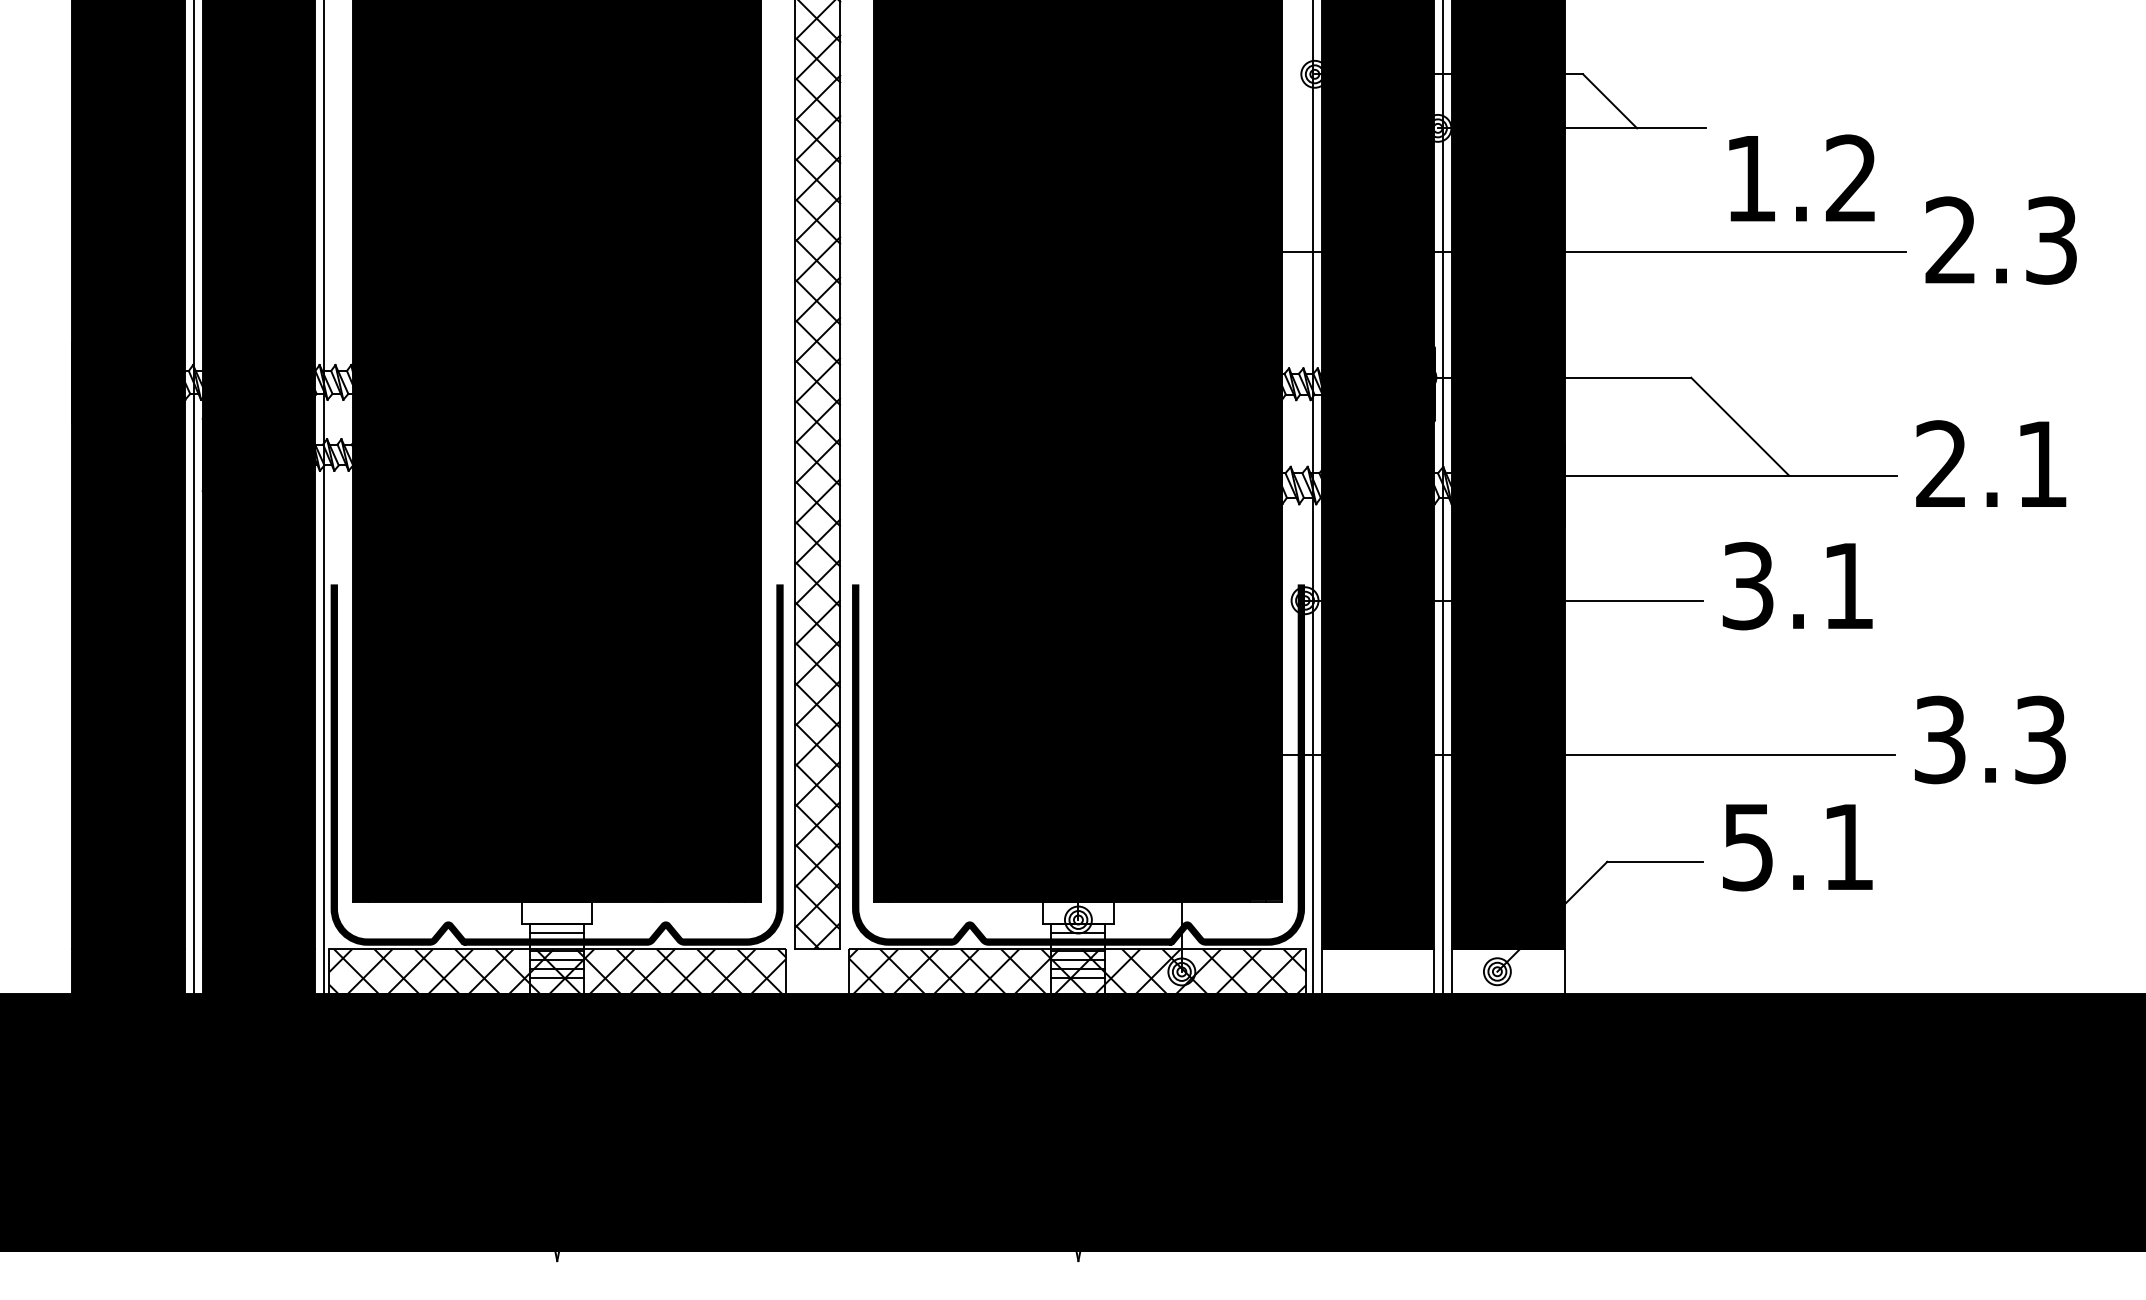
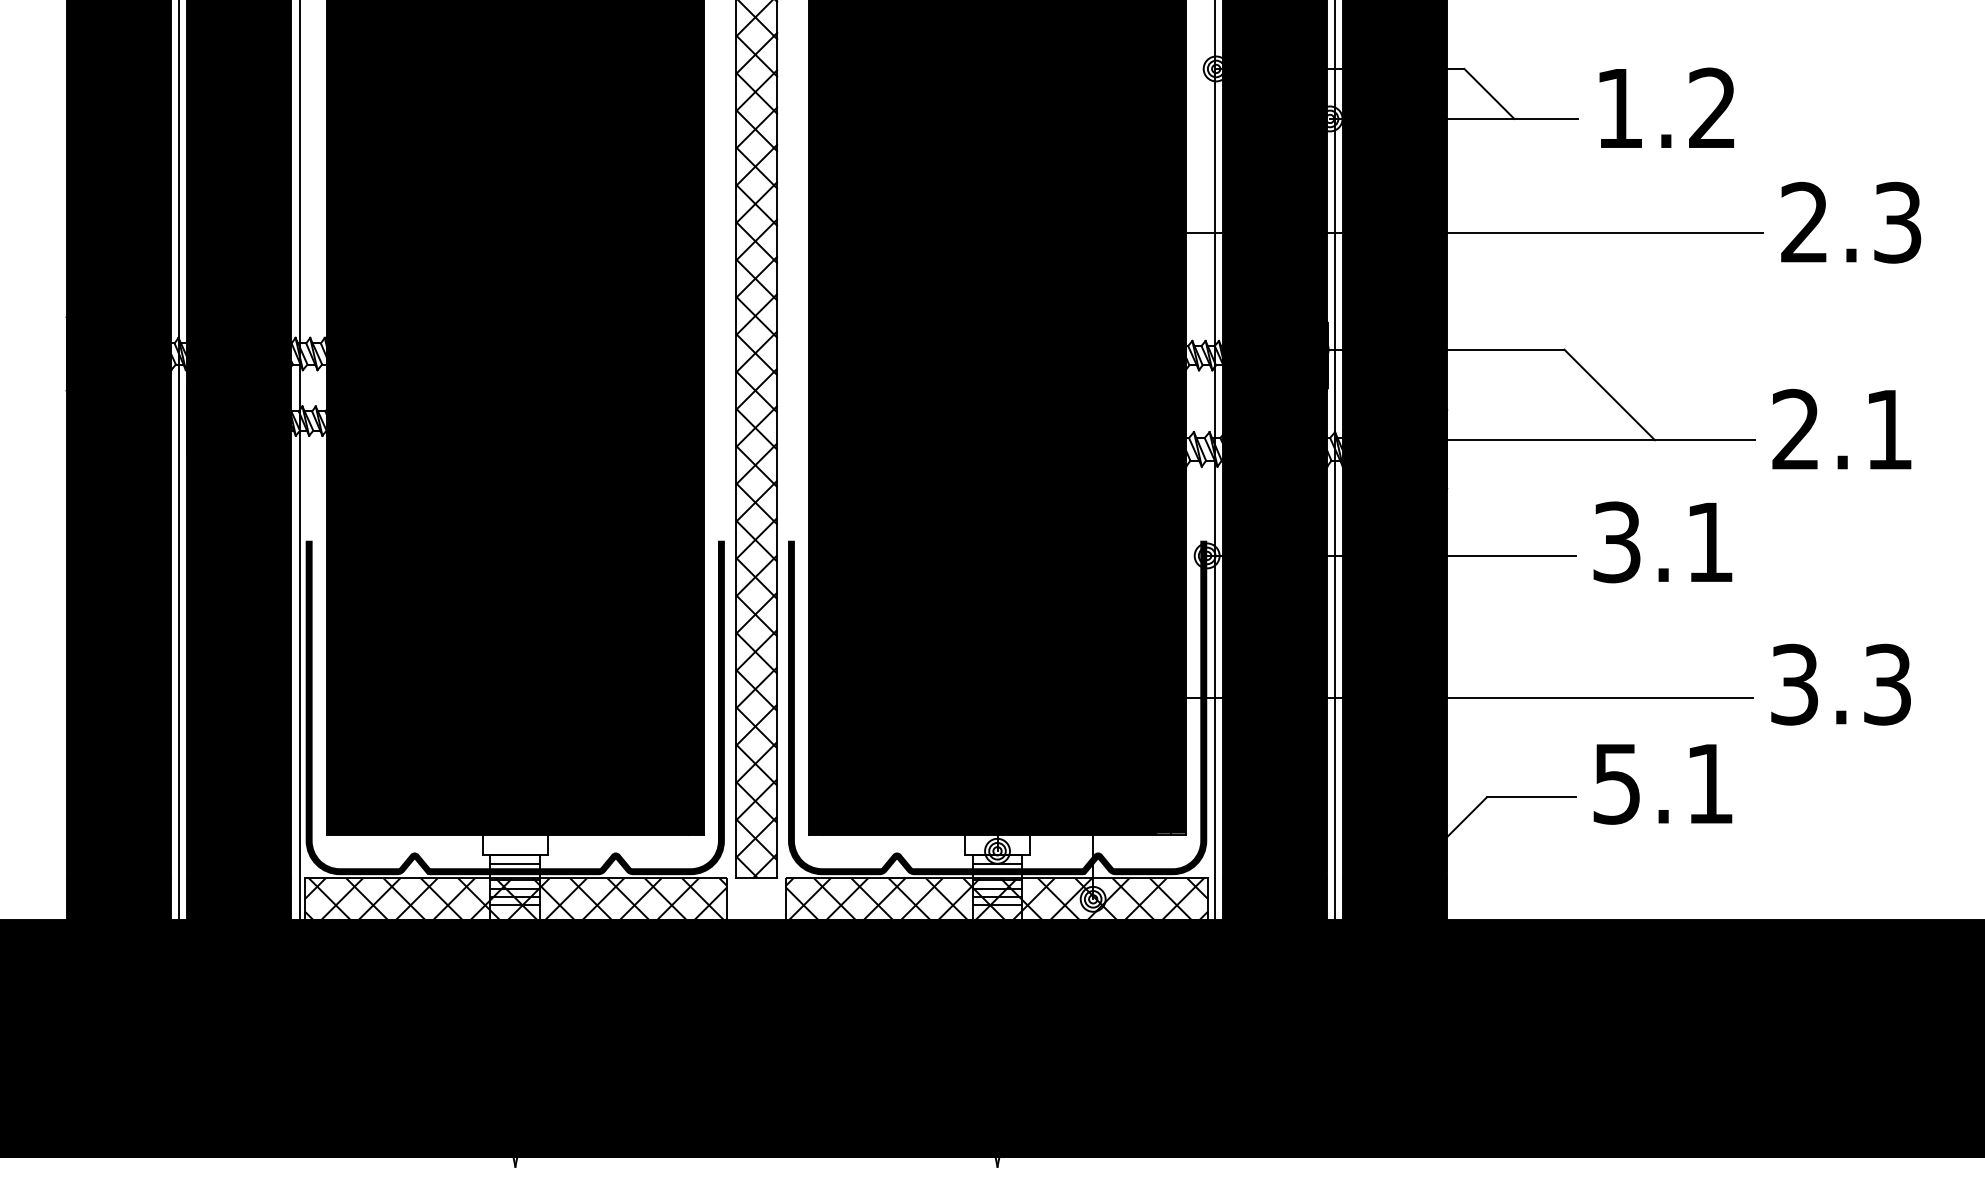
text: (1801, 177) -> (1666, 107), moved
fill: (1377, 971) -> (1274, 898), added
fill: (1508, 971) -> (1395, 898), added

